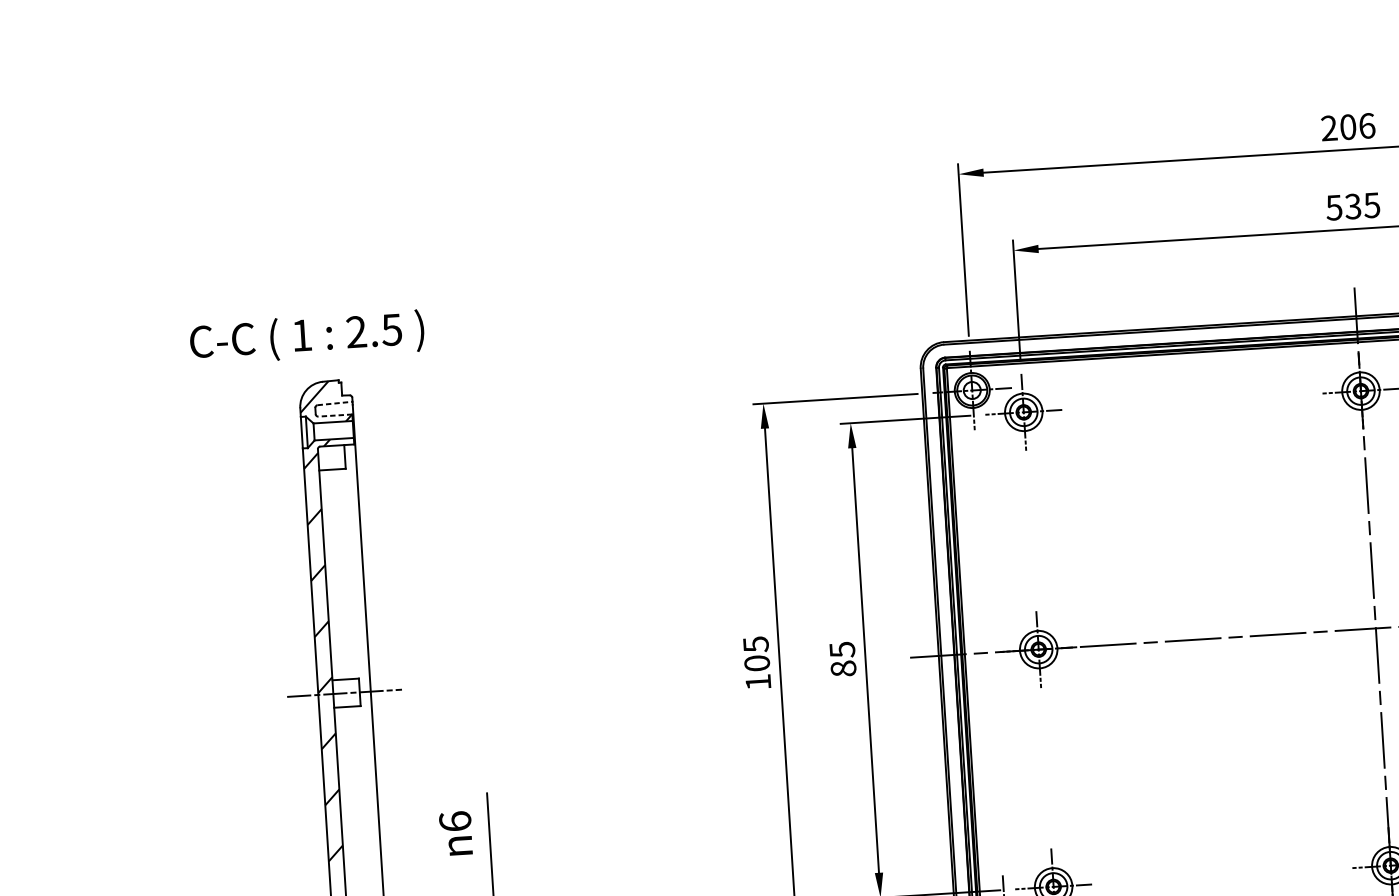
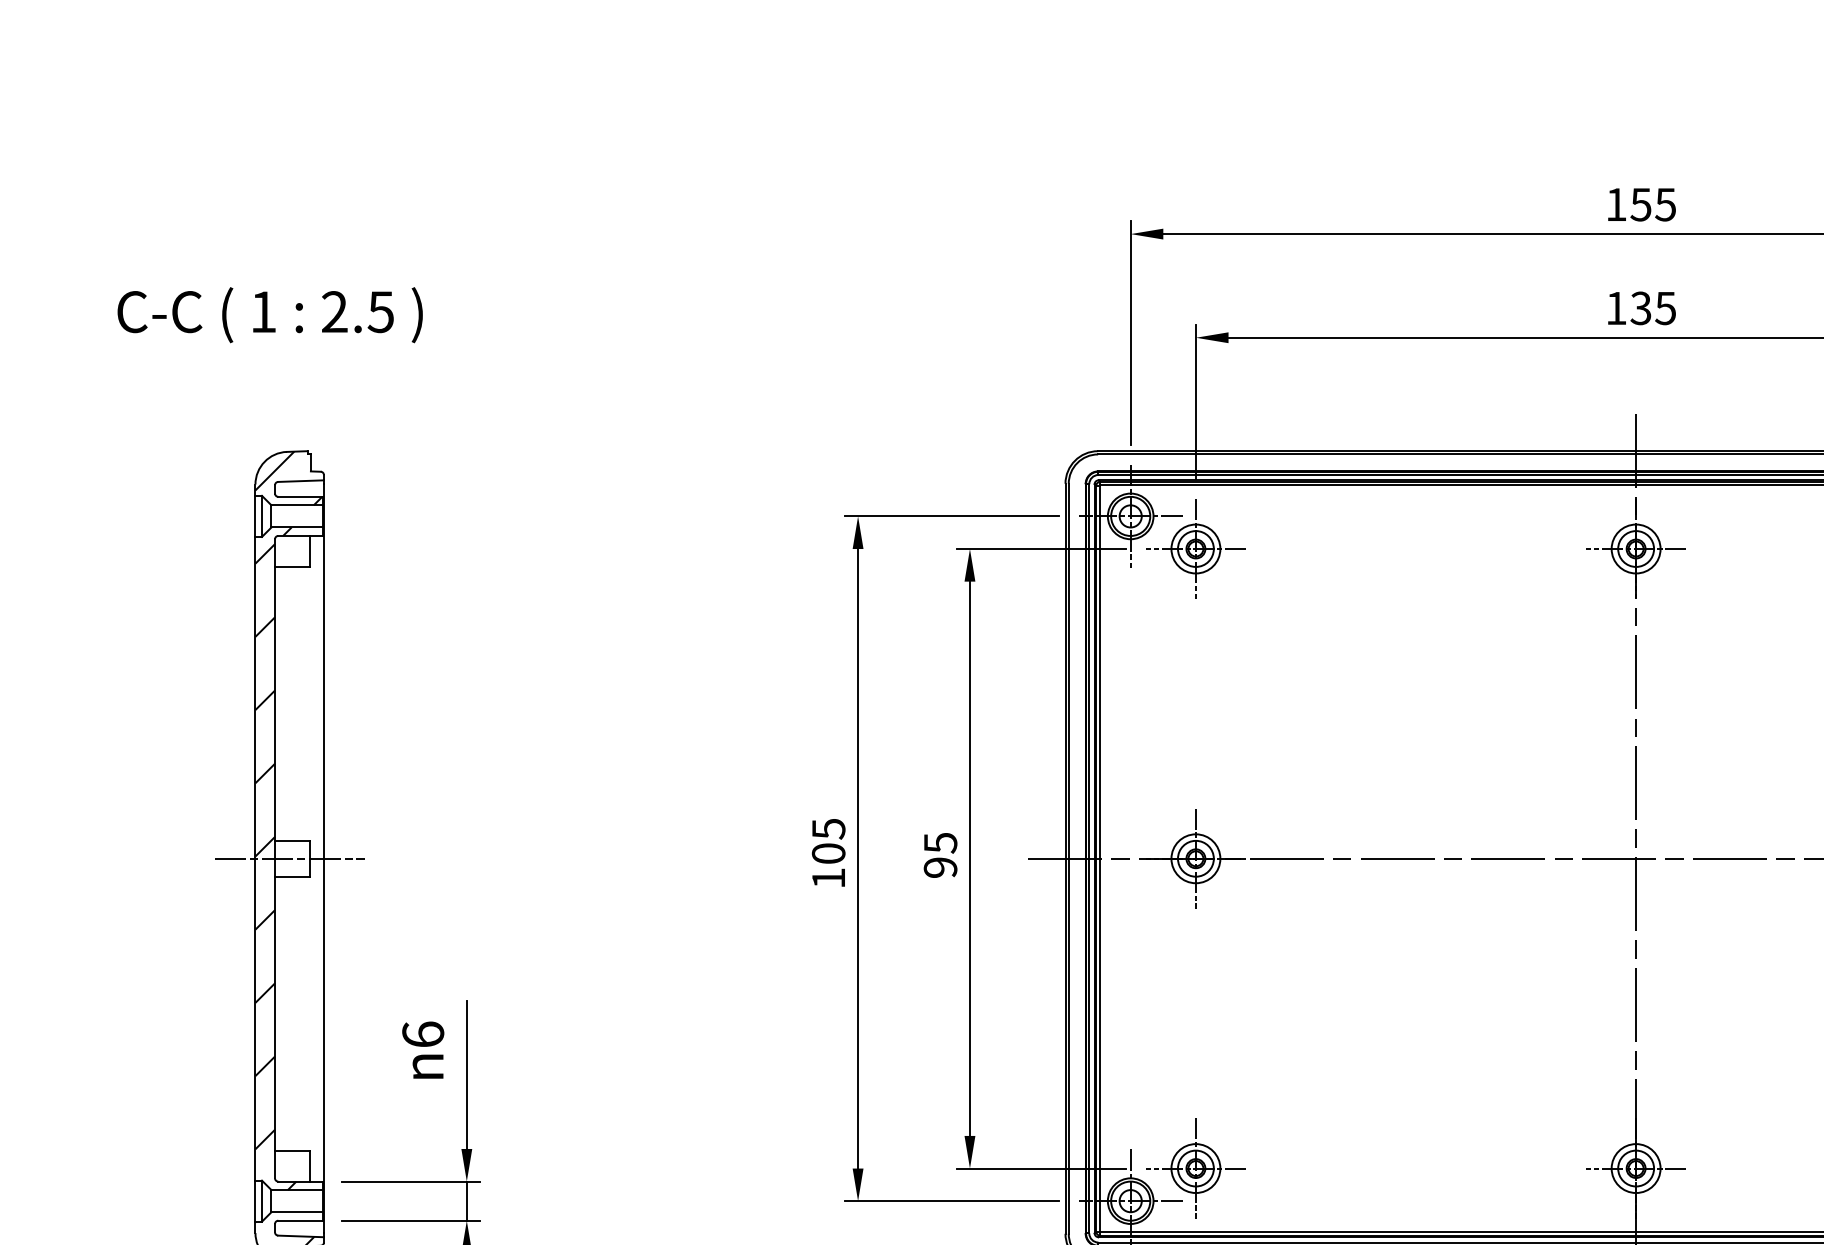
text: (1348, 126) -> (1641, 204), 206 -> 155
text: (1333, 207) -> (1615, 308), 535 -> 135
text: (306, 337) -> (269, 315), moved
line: (335, 403) -> (301, 481), dashed -> solid
line: (334, 415) -> (299, 496), dashed -> solid
text: (843, 668) -> (940, 867), 85 -> 95

